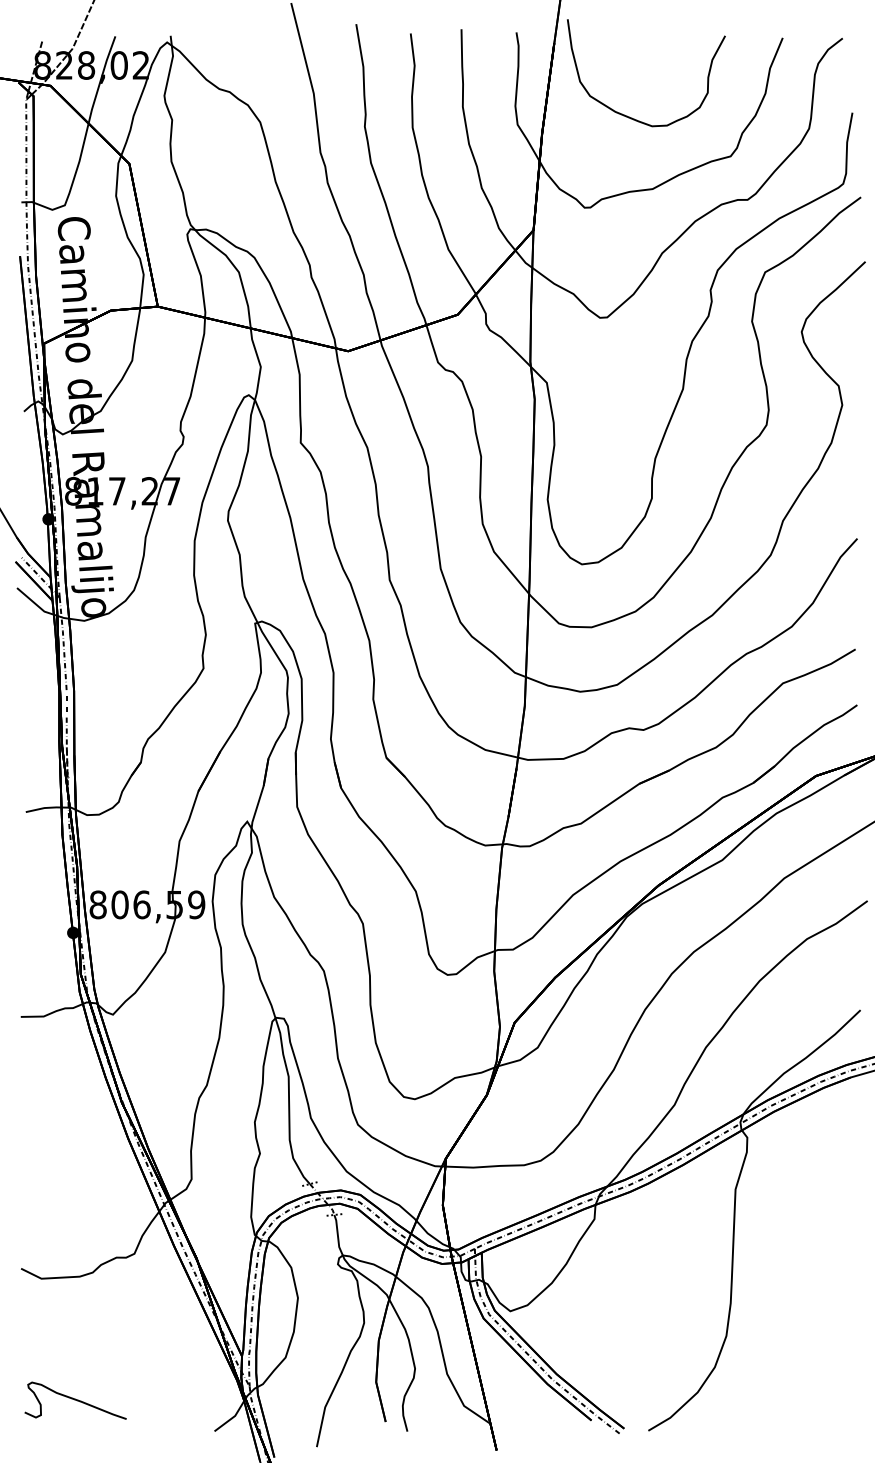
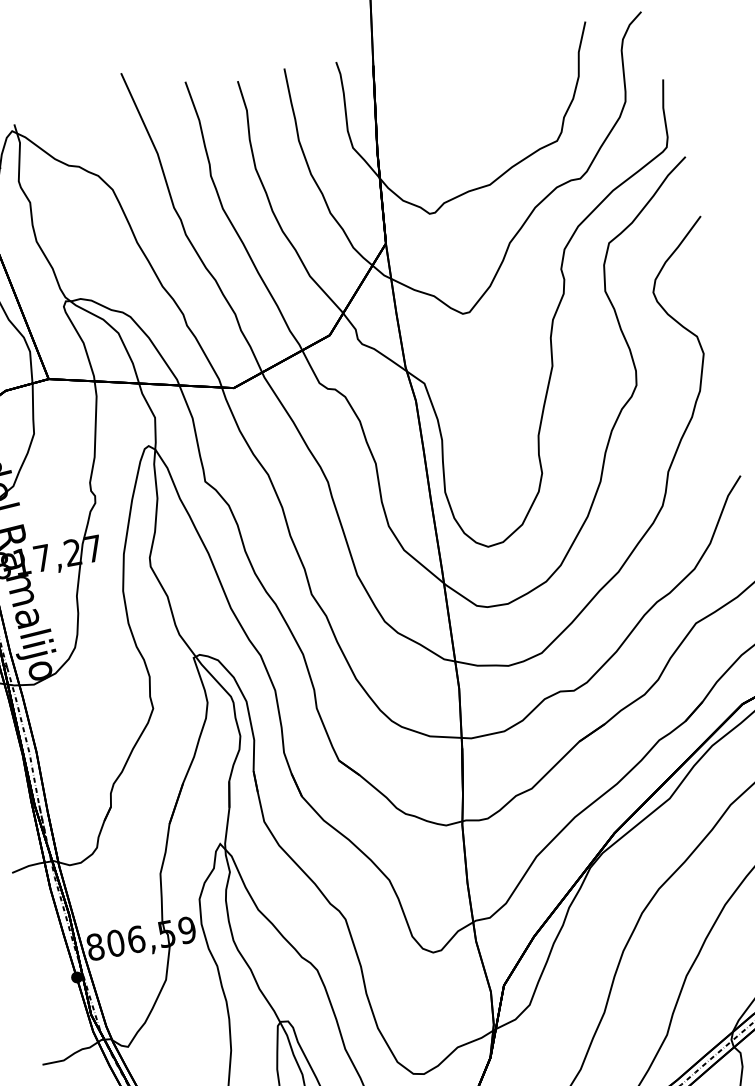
curve: (627, 115) -> (453, 120), removed

